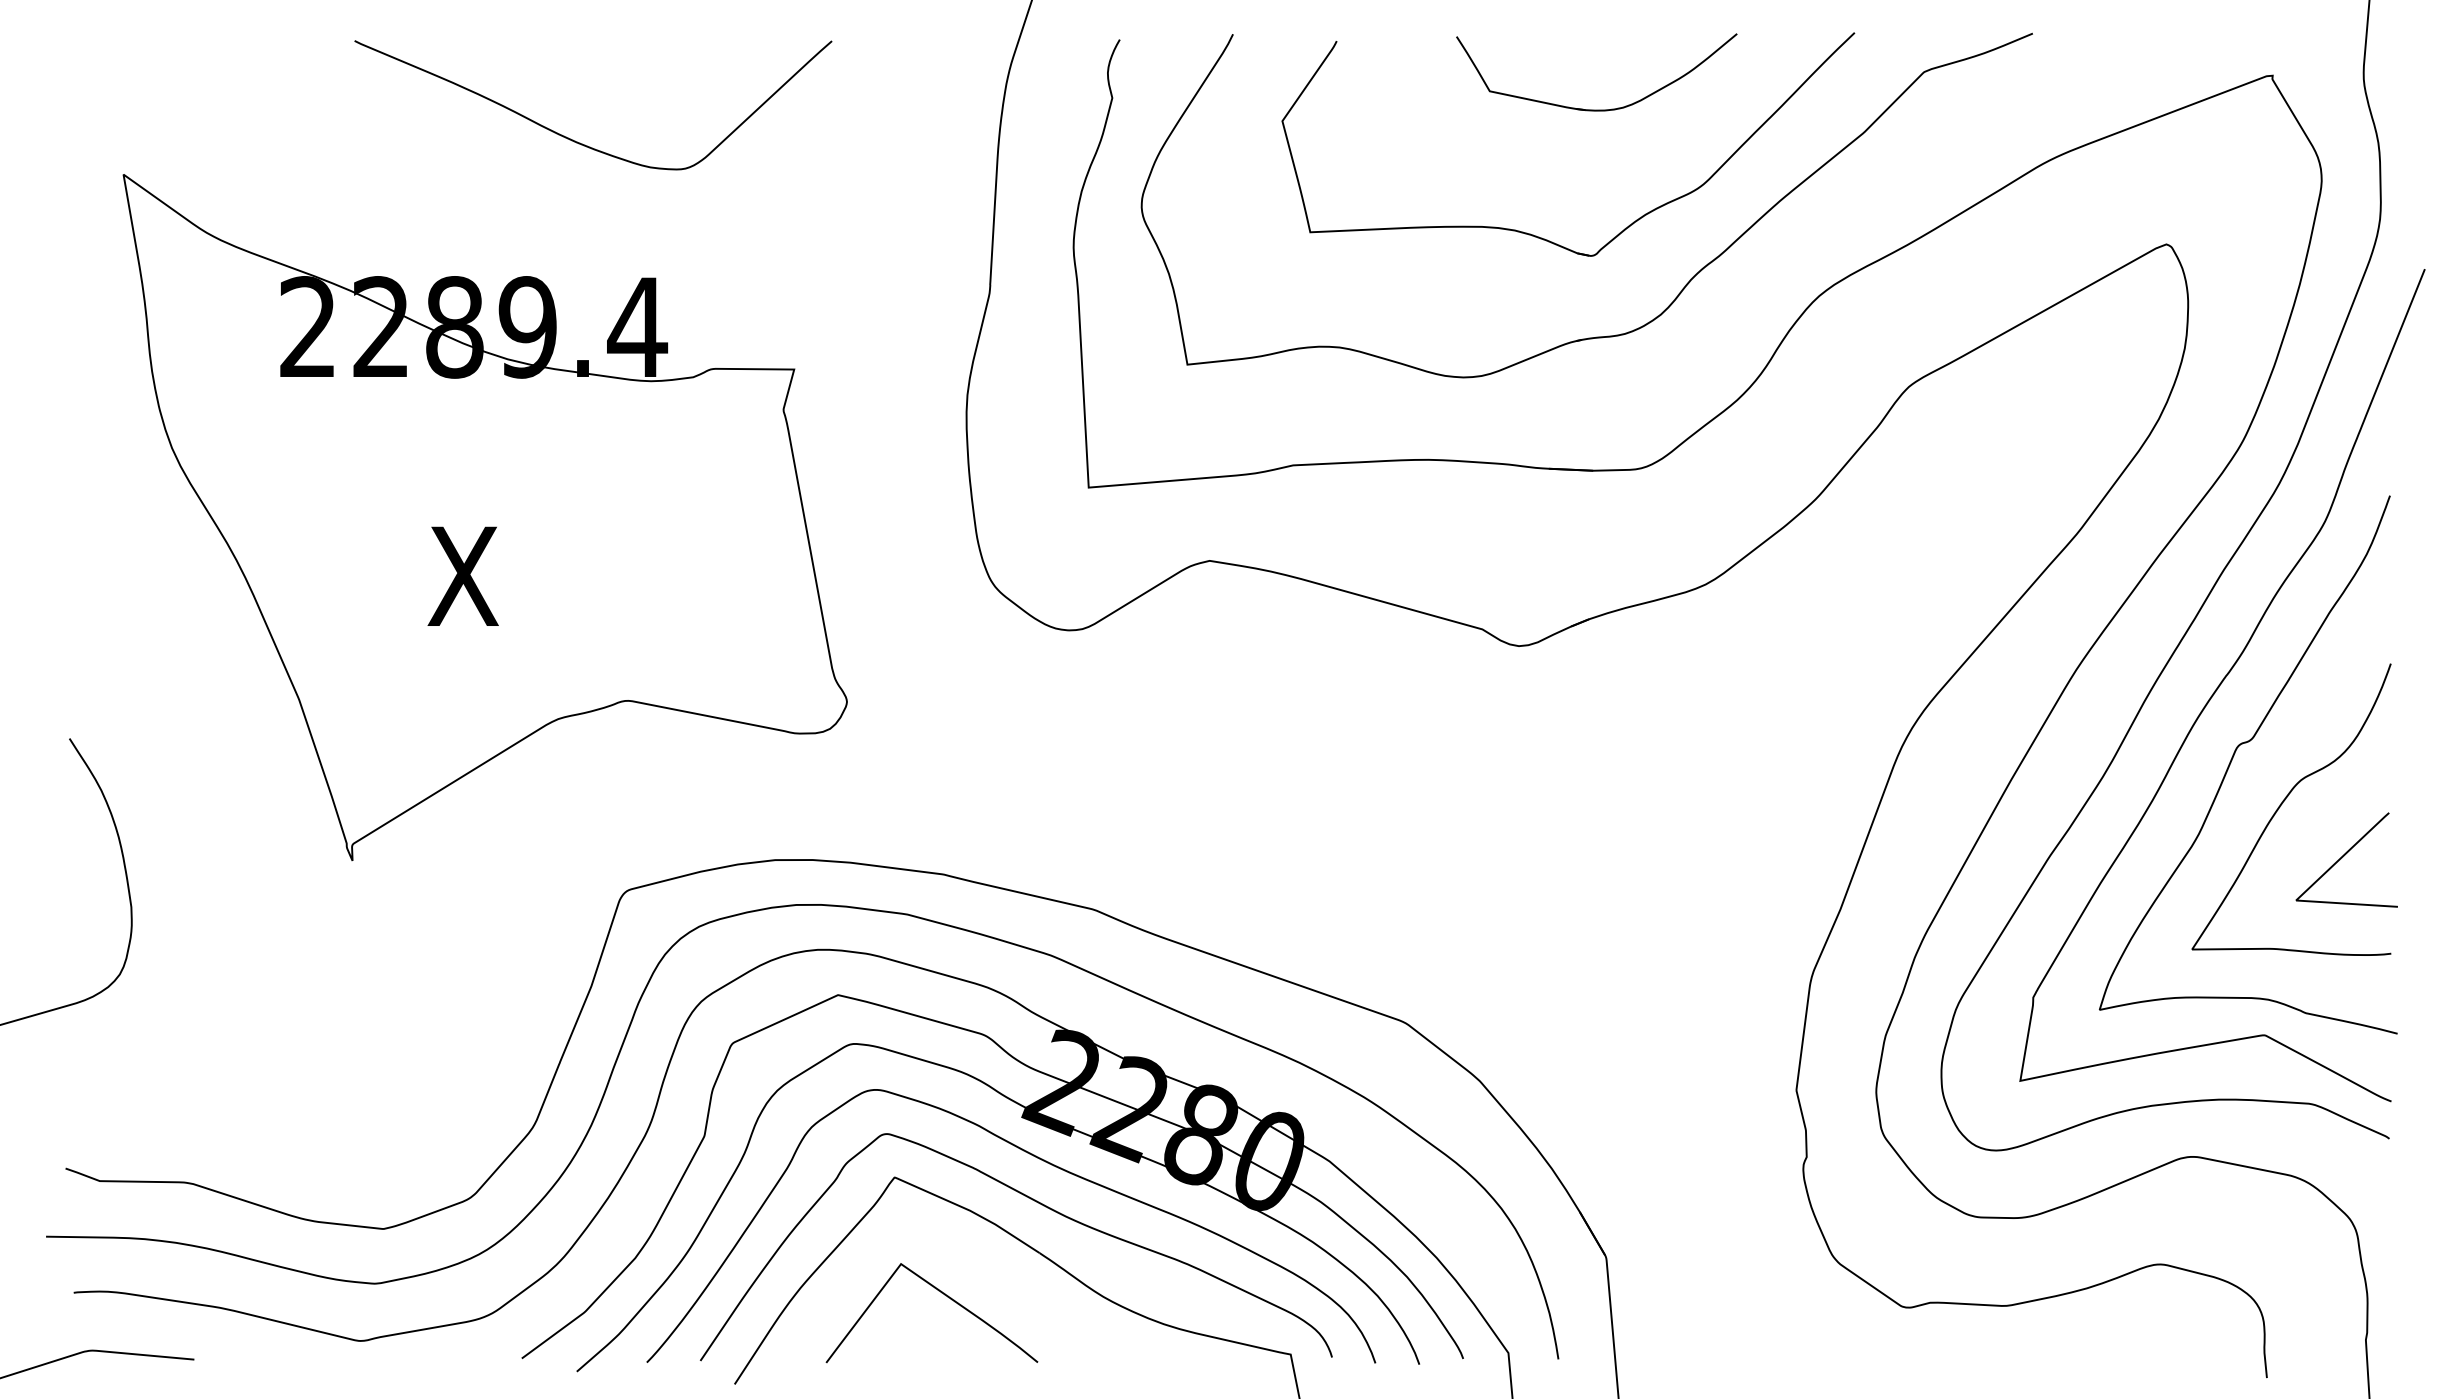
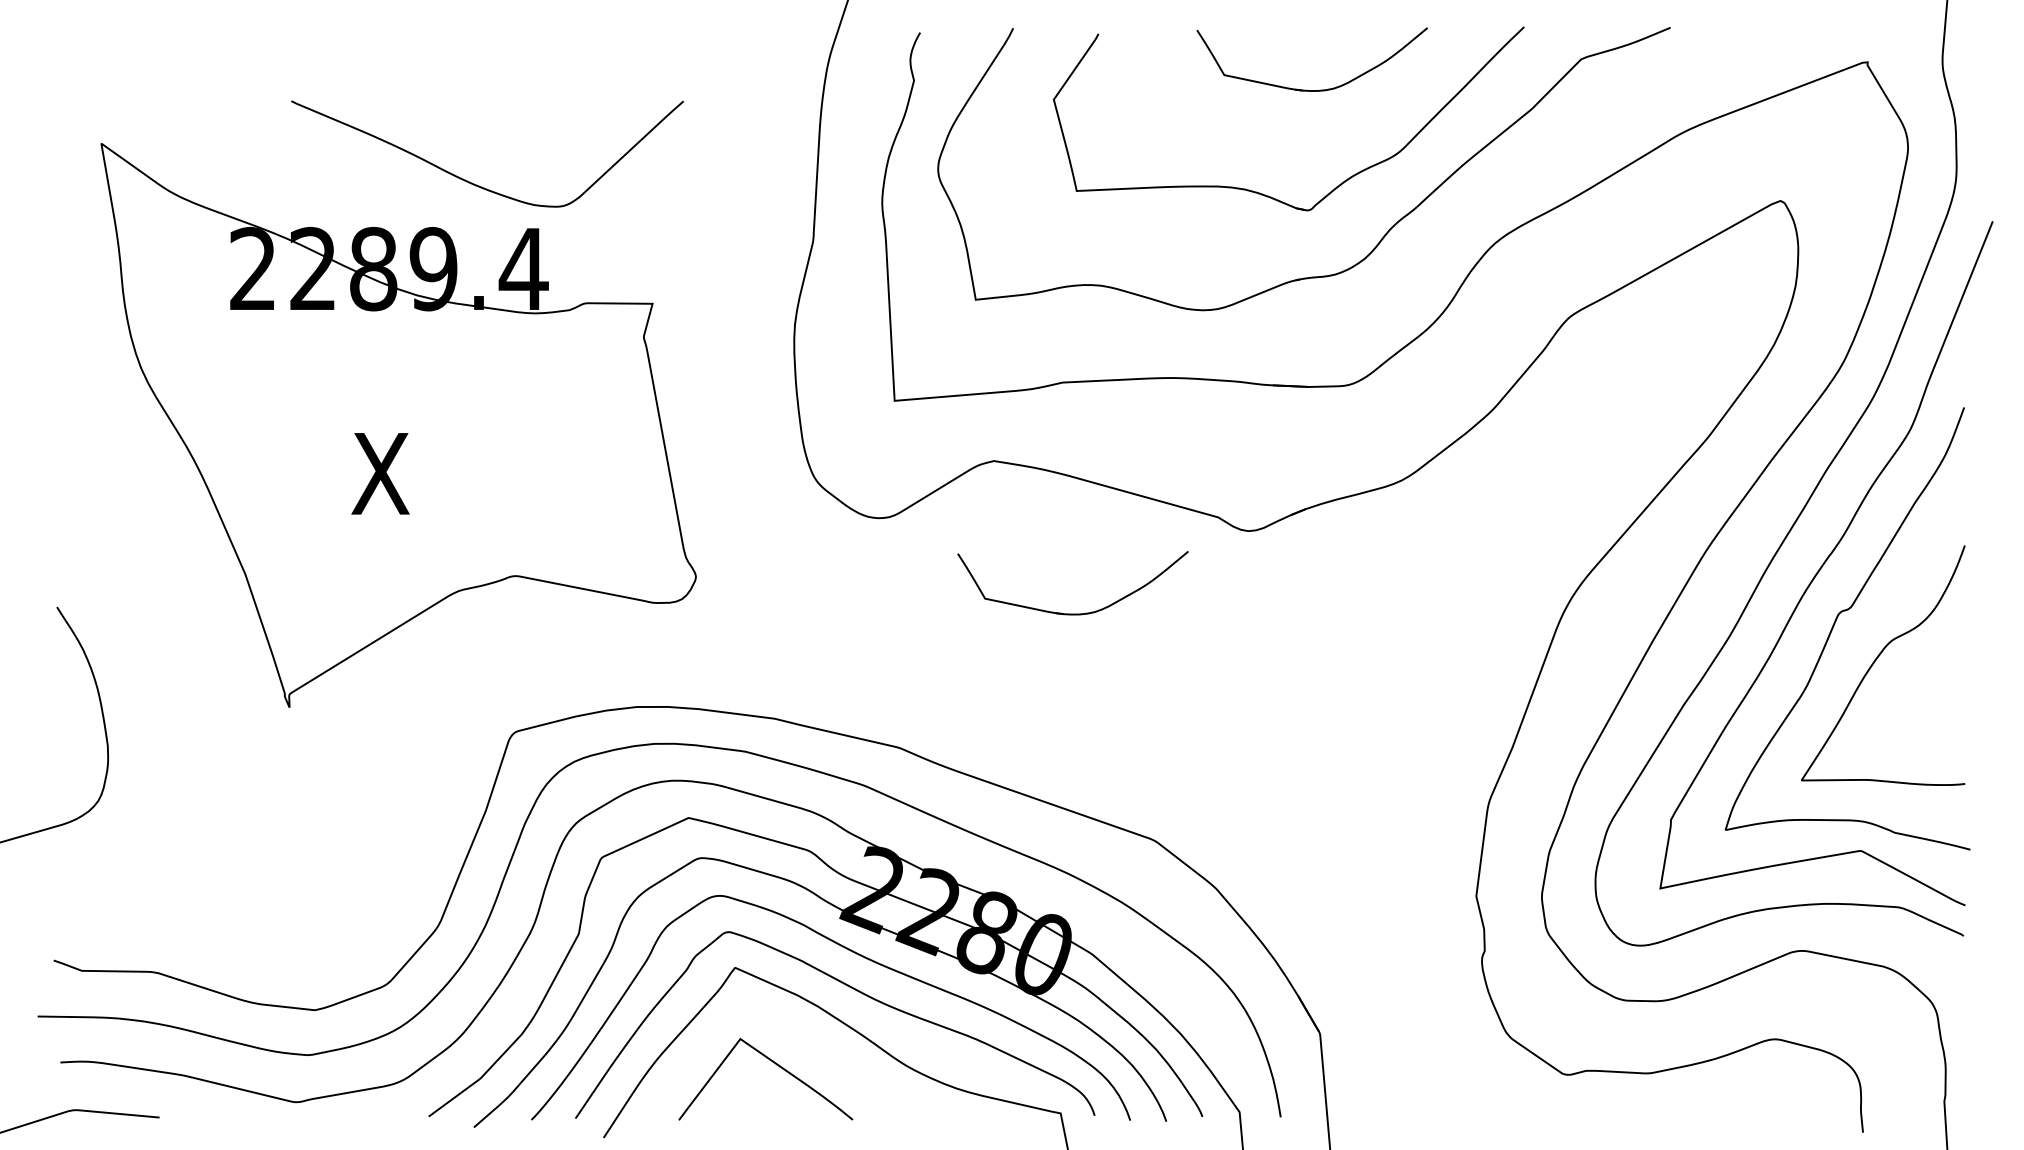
curve: (580, 142) -> (476, 184), moved
part: (1305, 746) -> (1072, 613), added
line: (2344, 856) -> (1926, 704), removed

